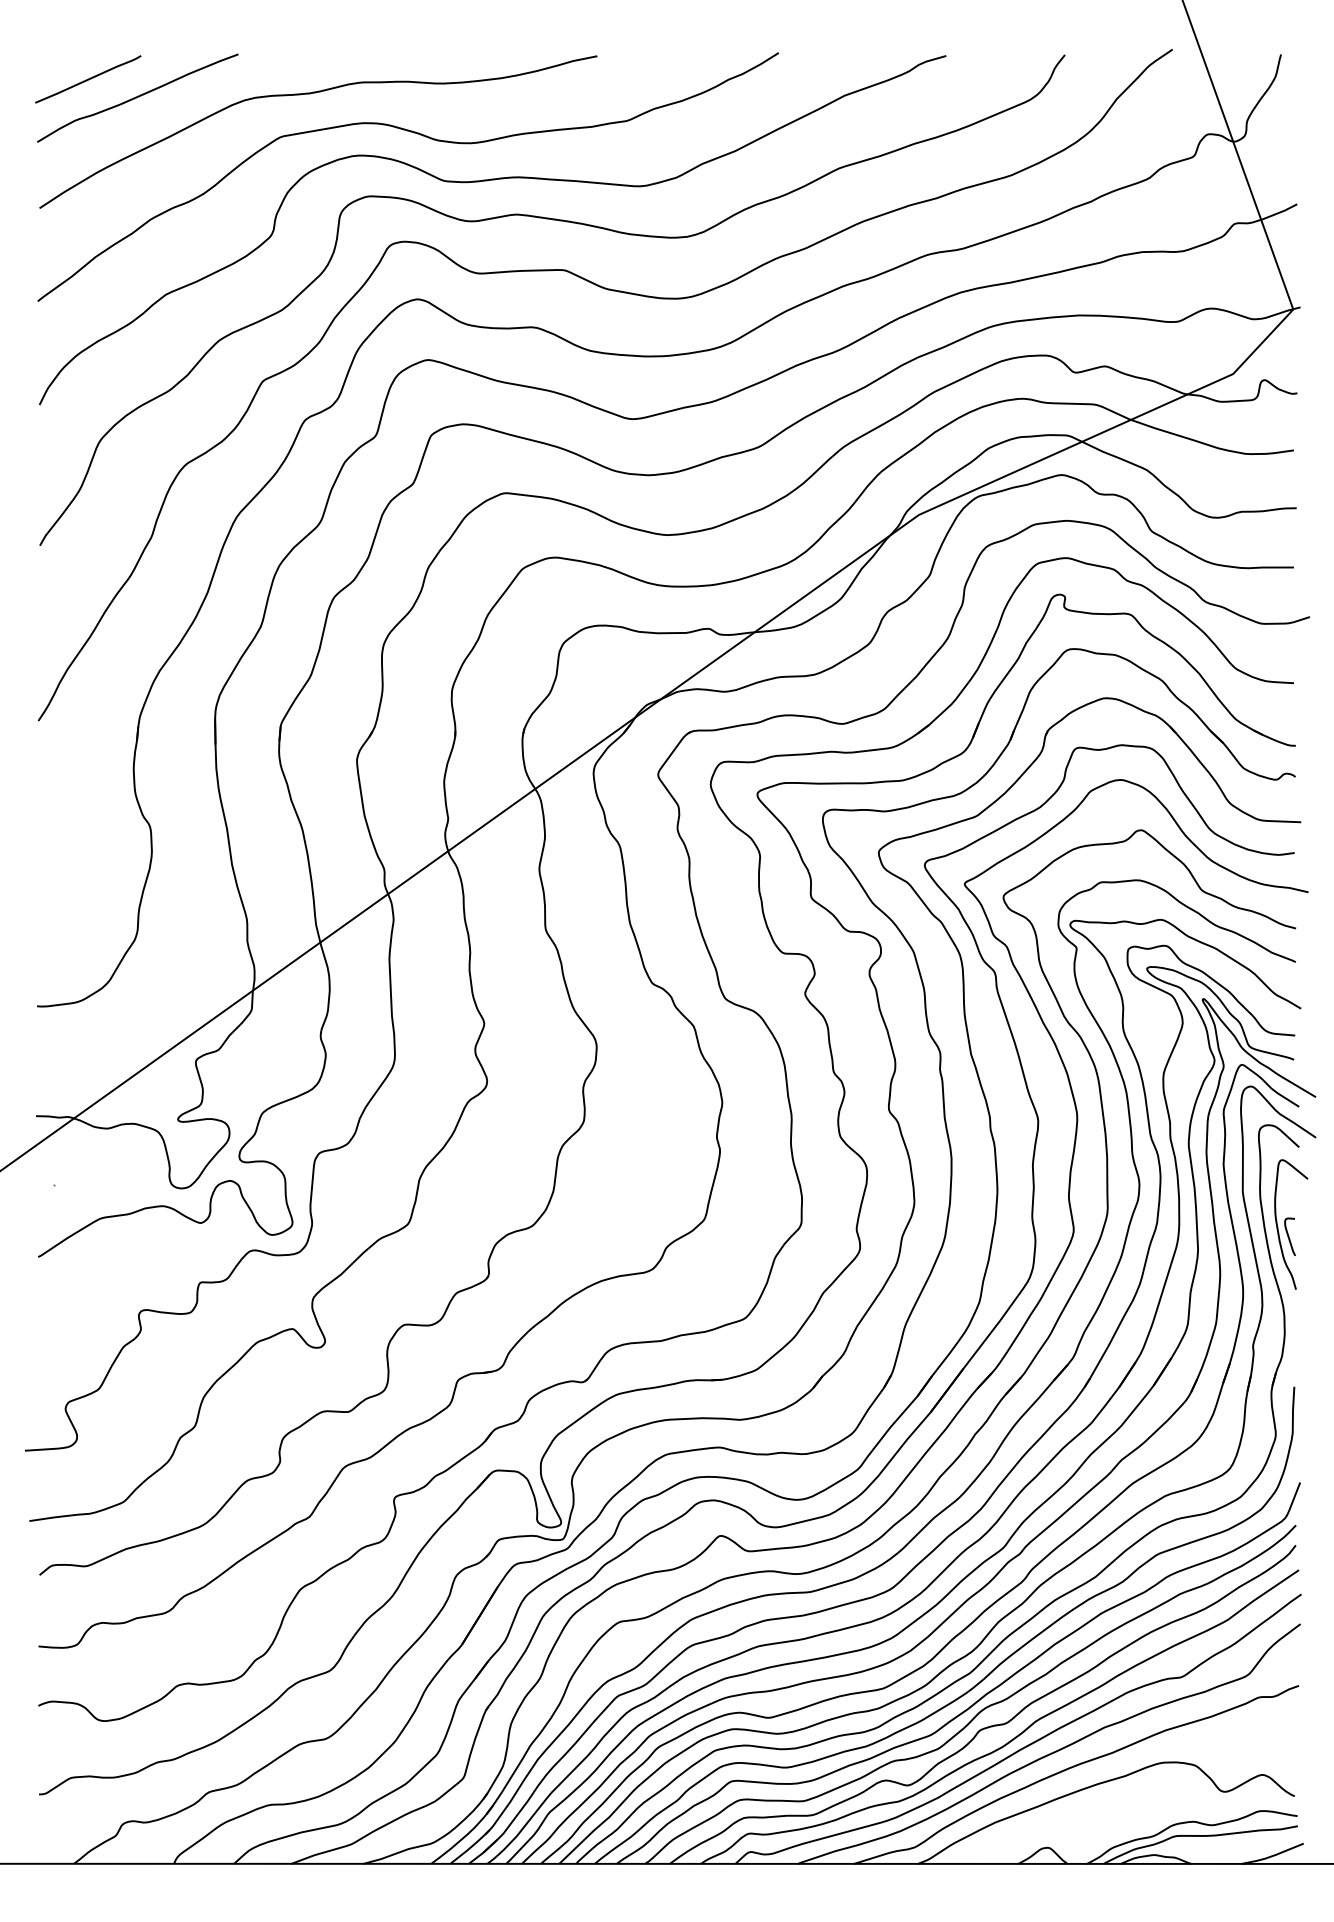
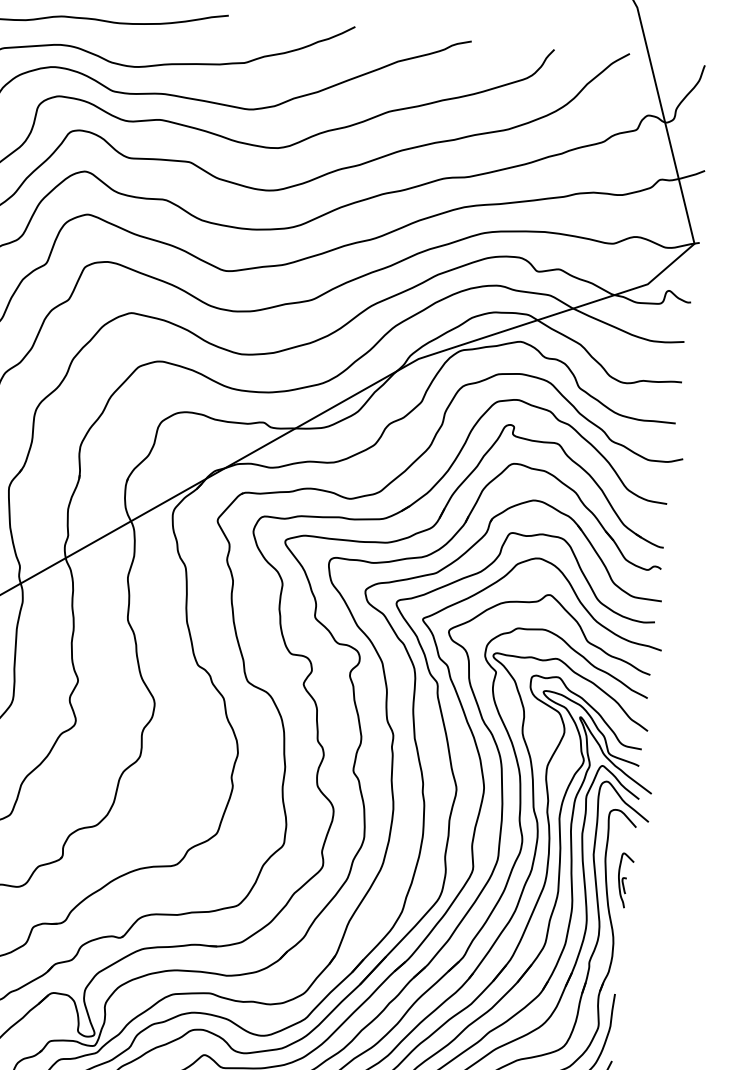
part: (1291, 1224) -> (625, 880), size x0.6

